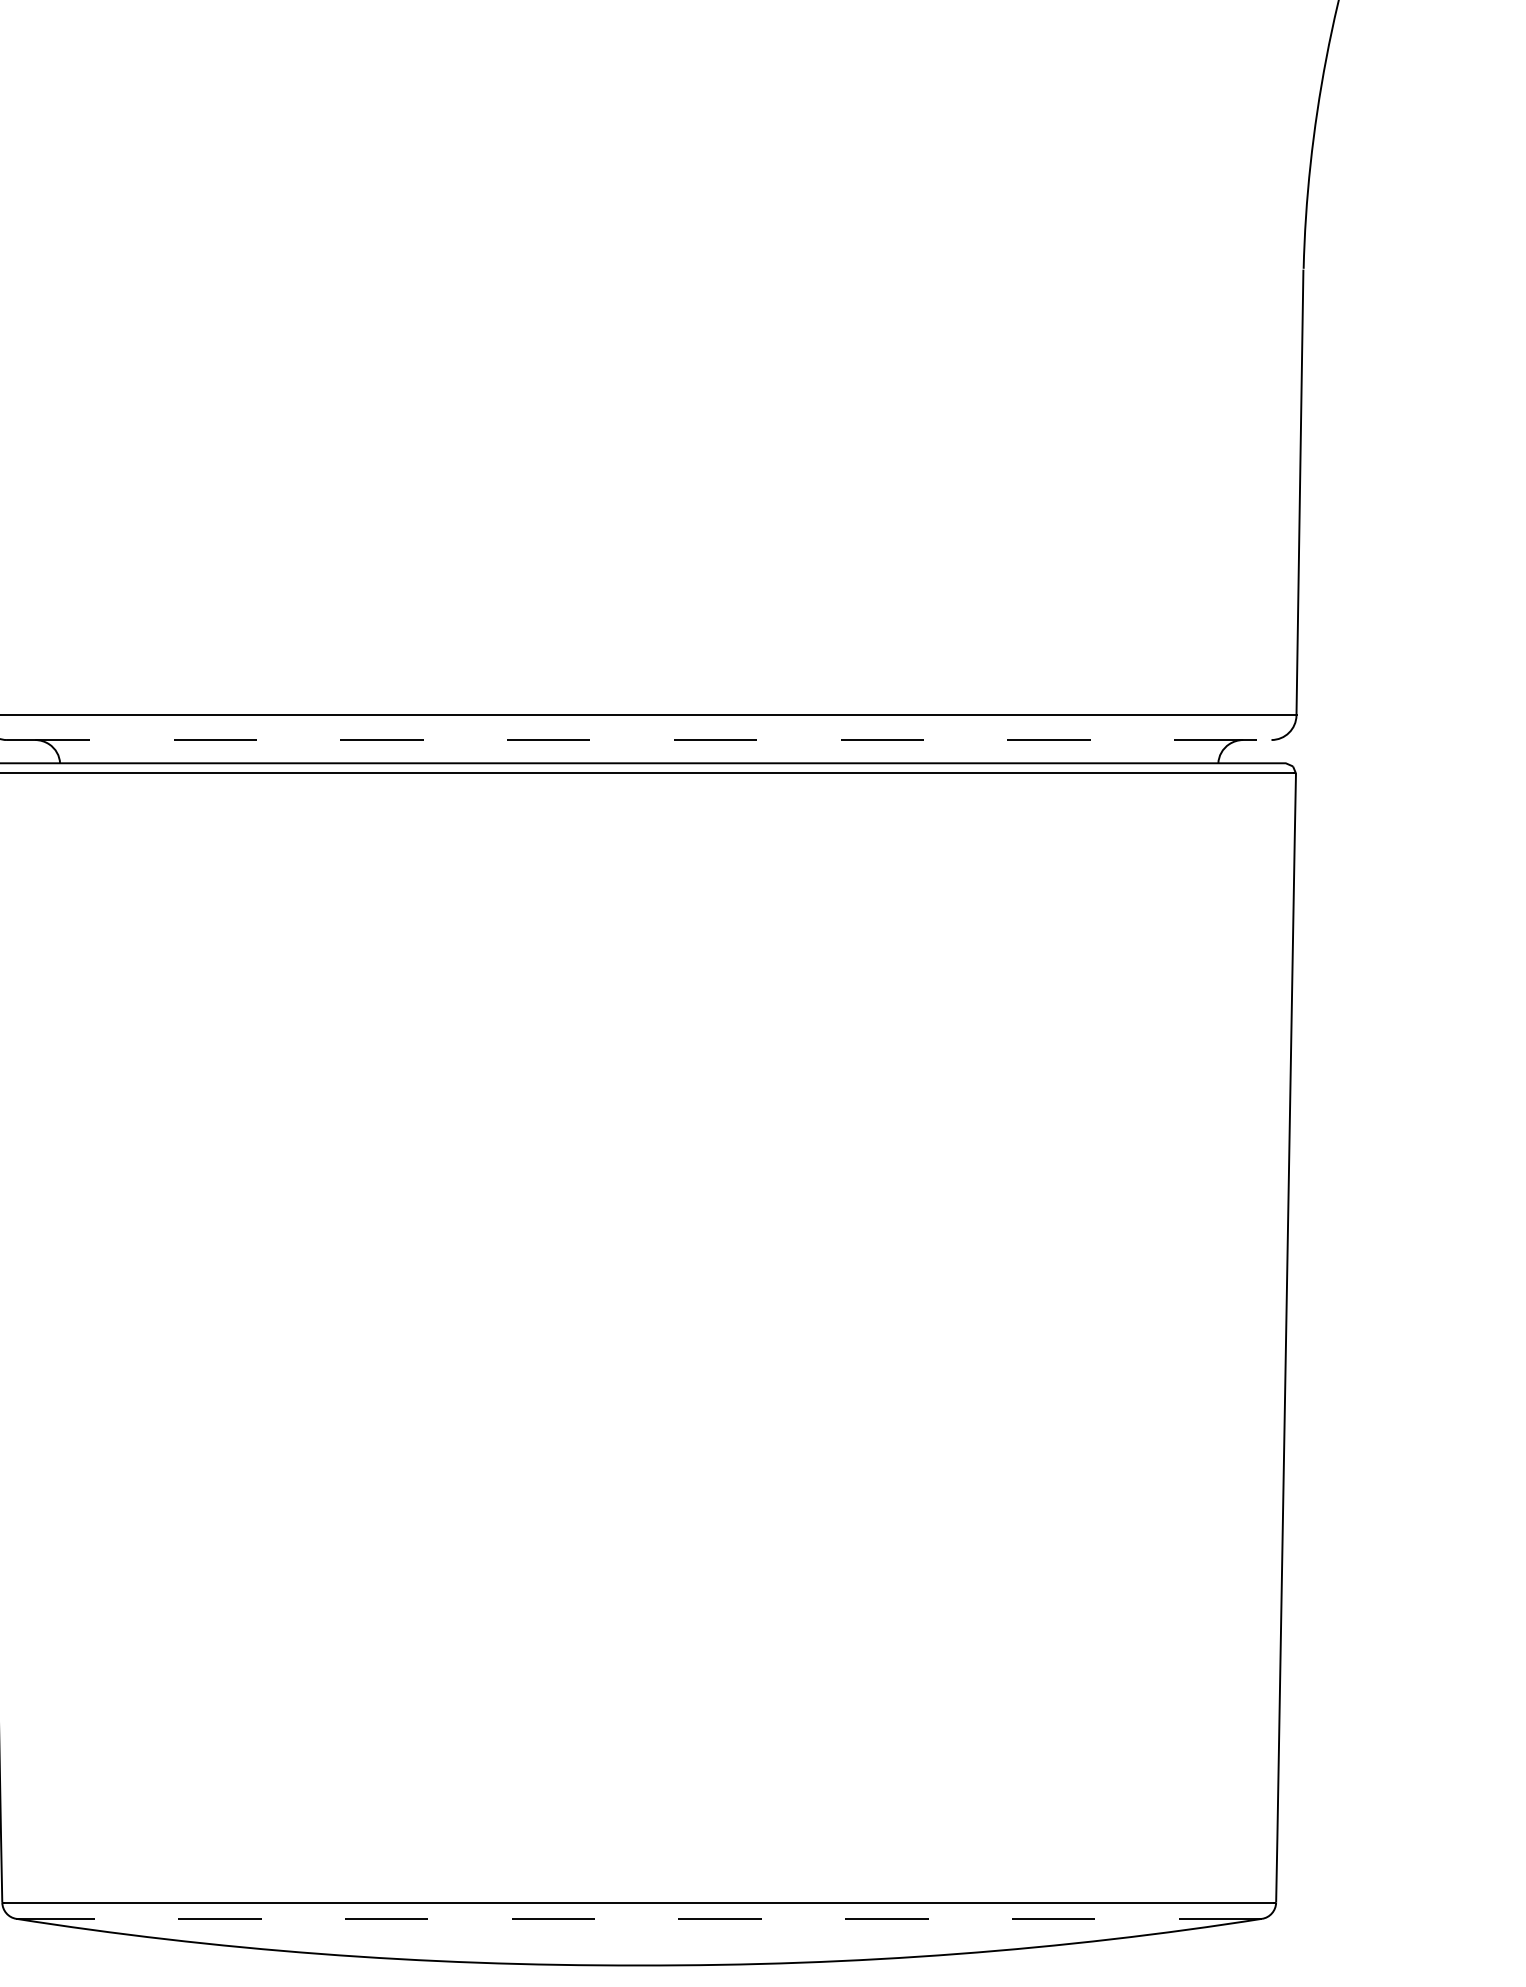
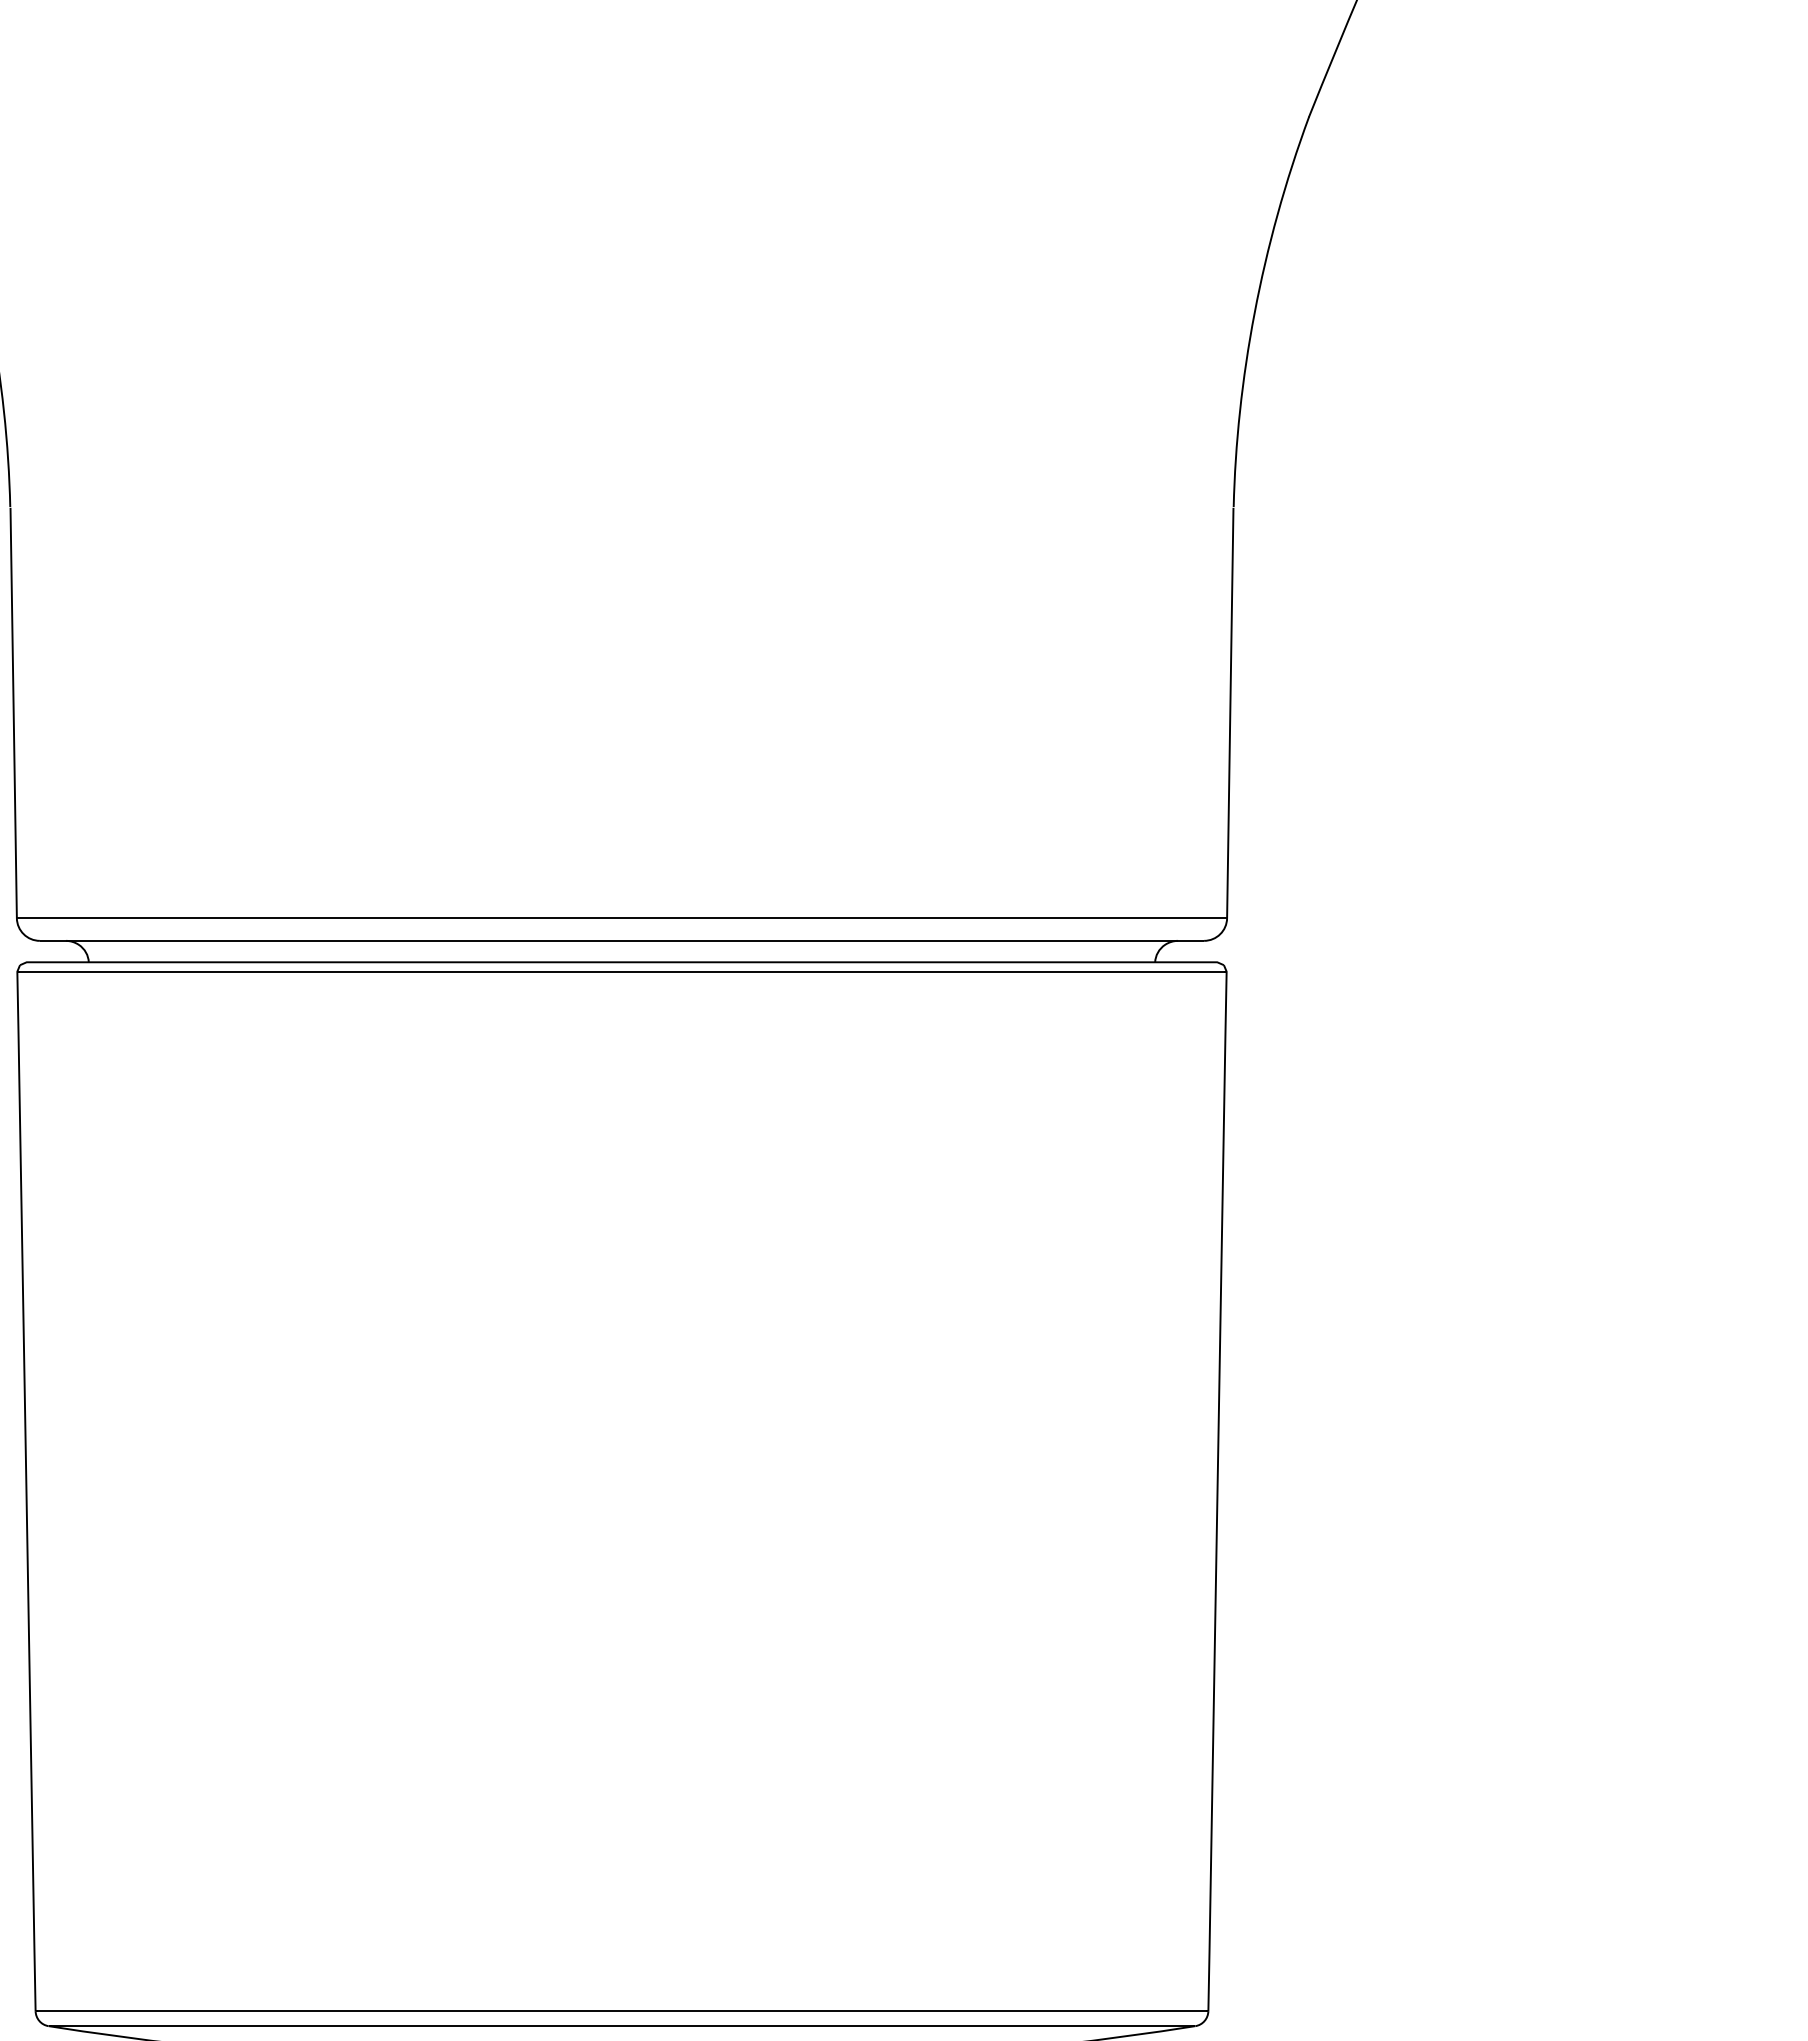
line: (638, 739) -> (621, 940), dashed -> solid
line: (638, 1919) -> (621, 2026), dashed -> solid

